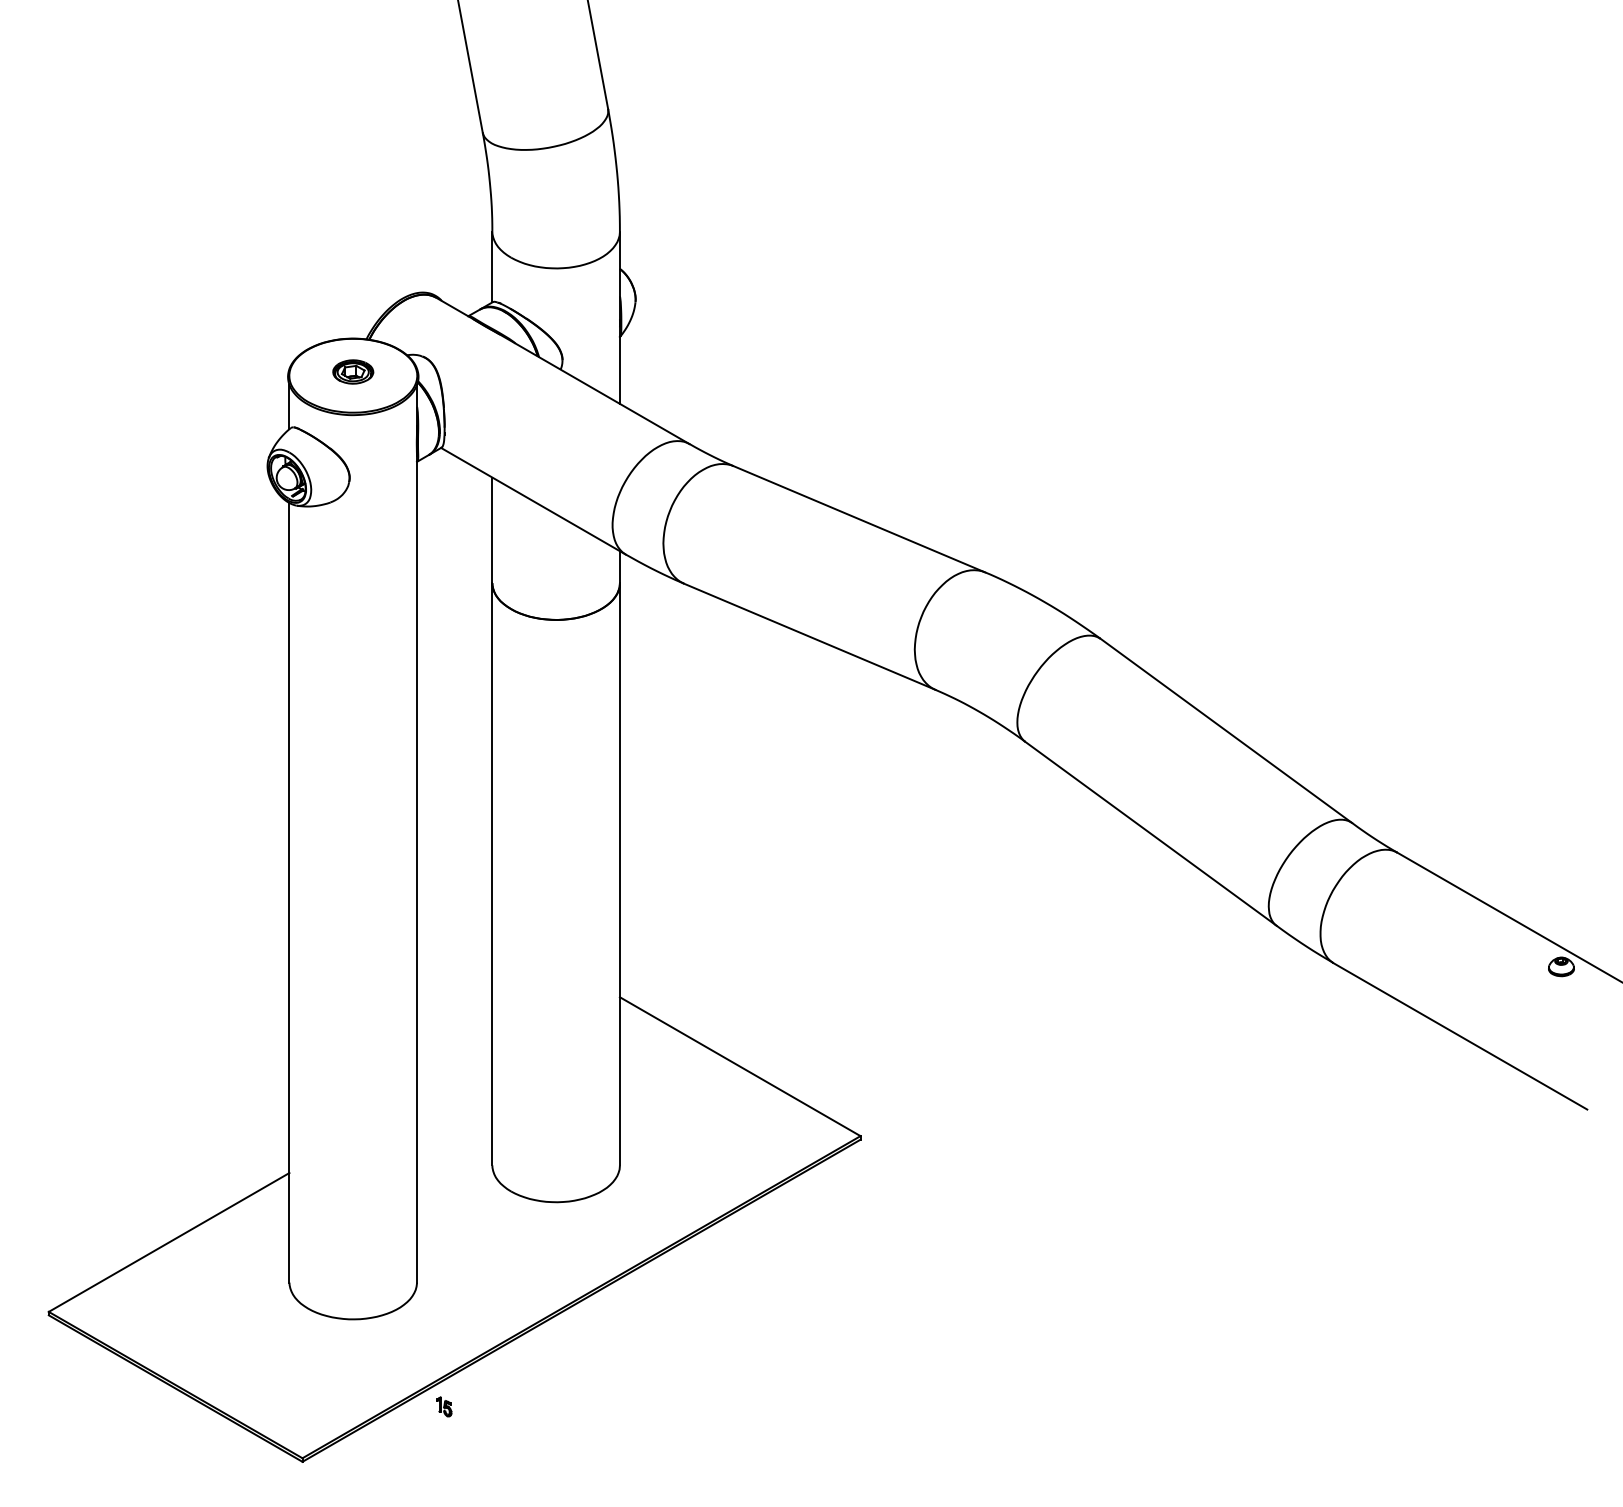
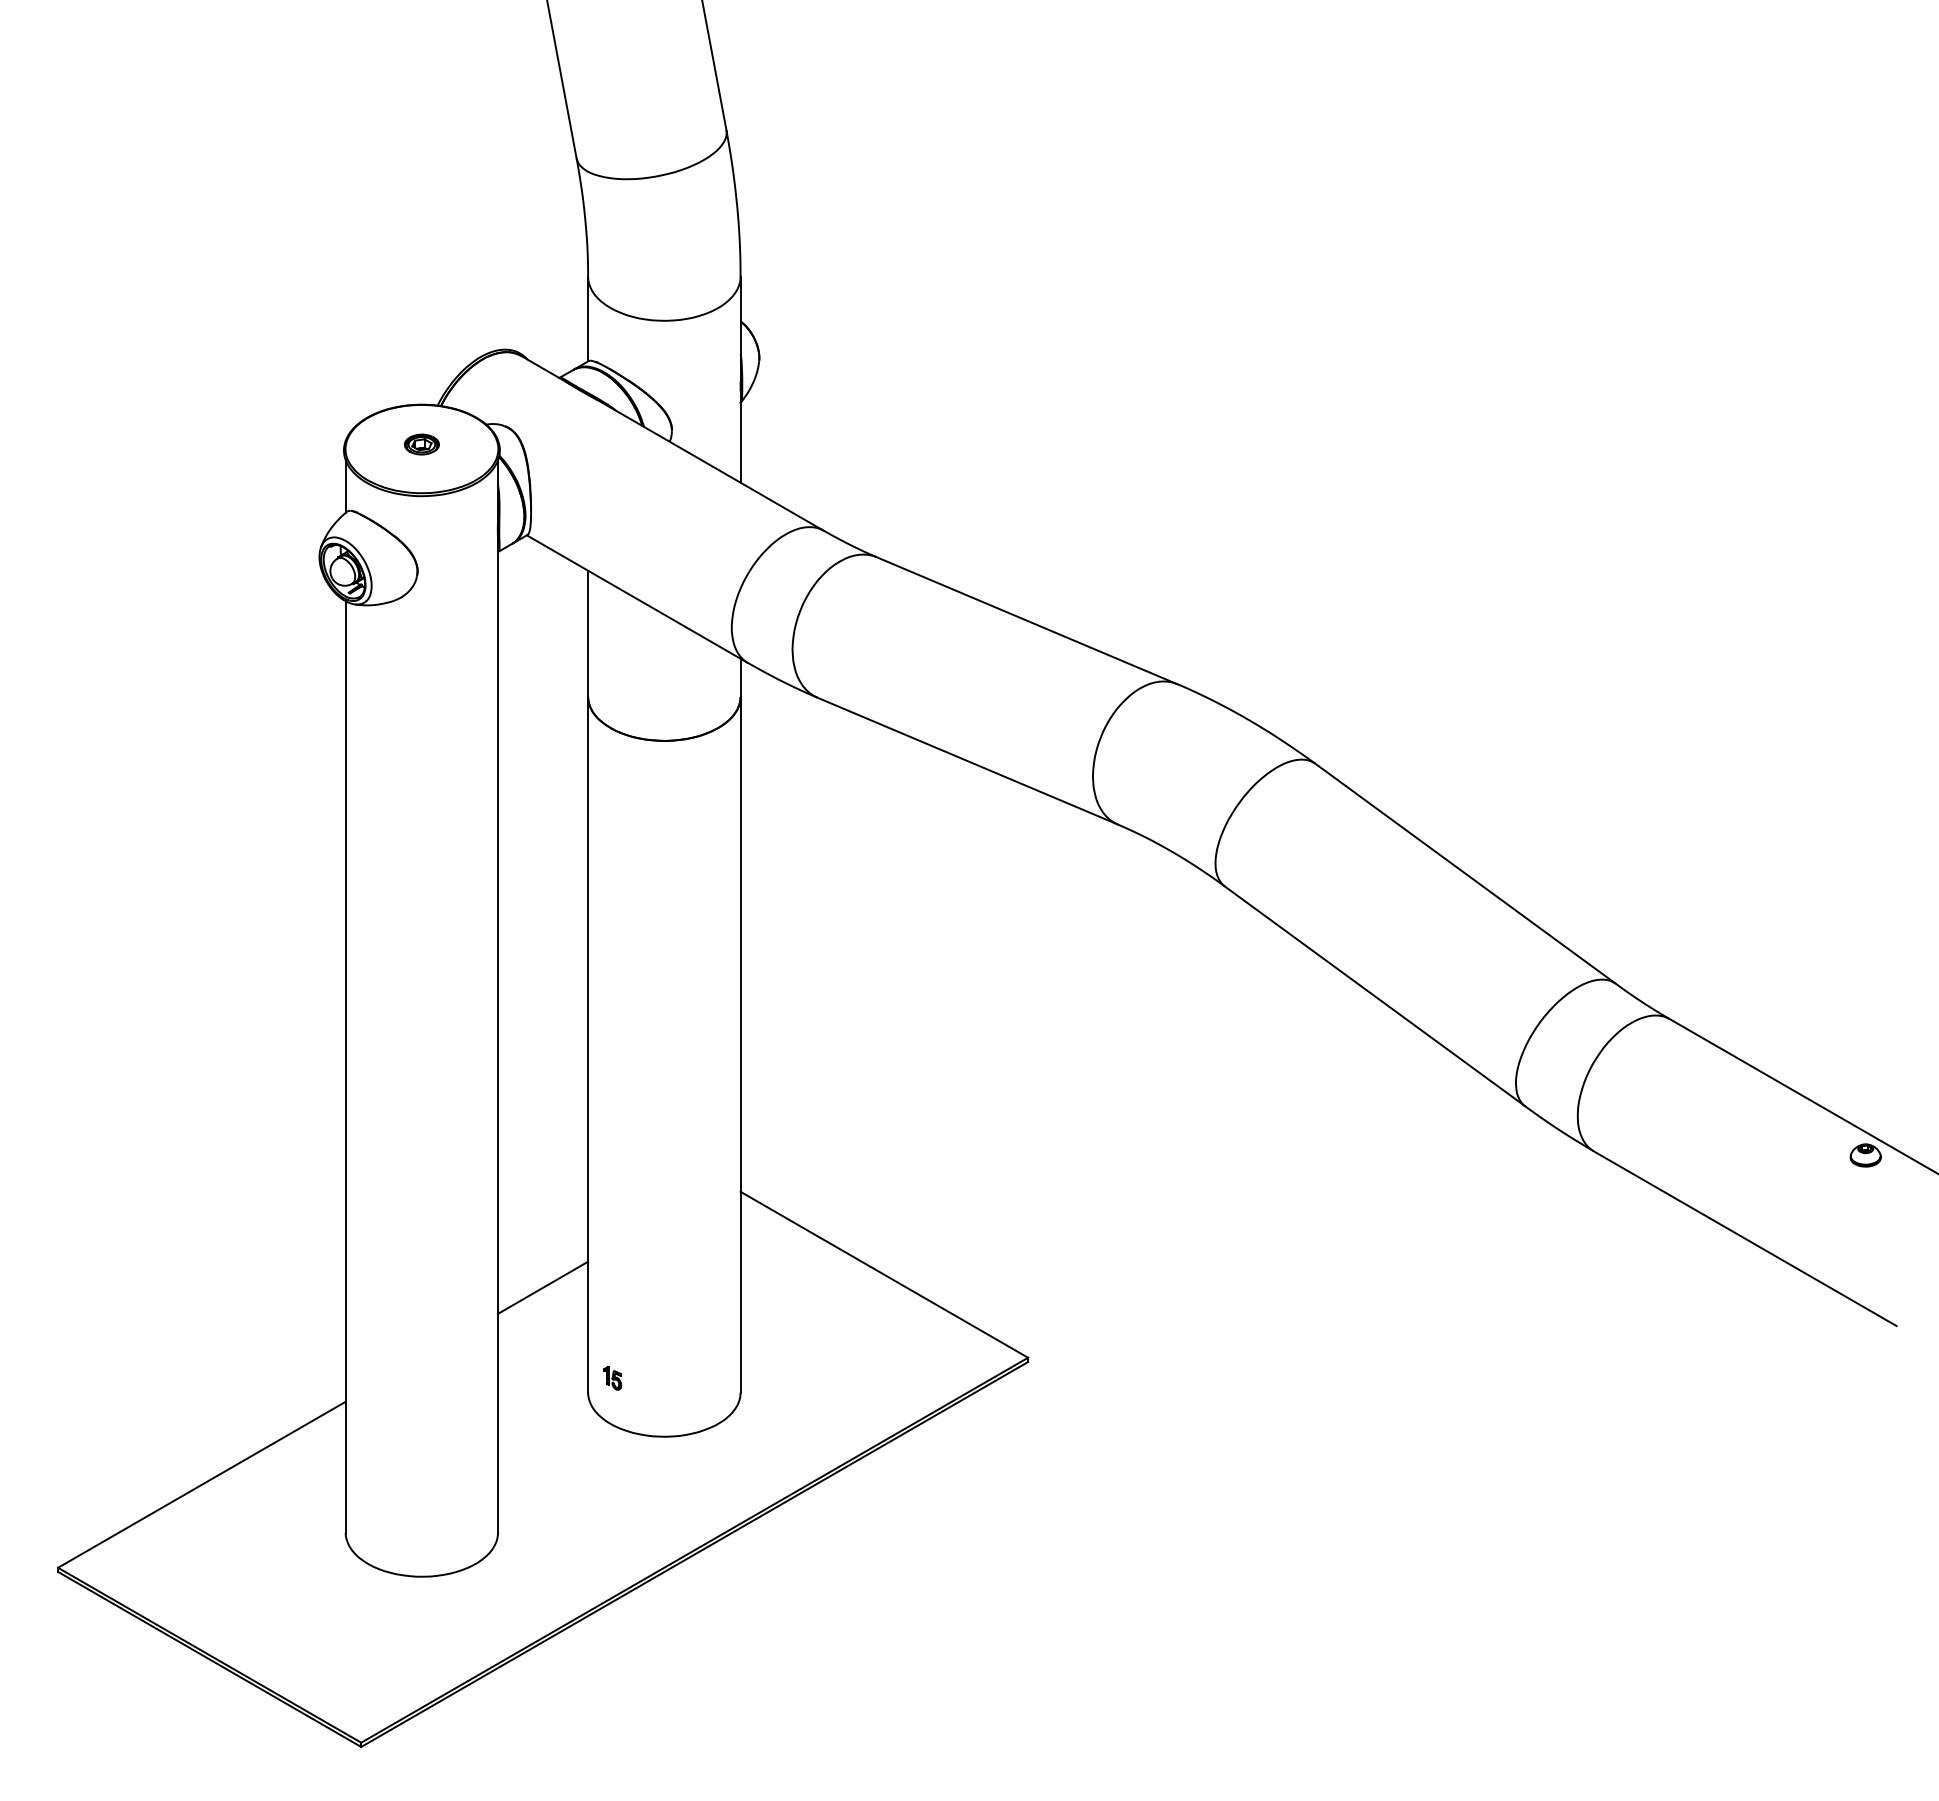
part: (352, 371) -> (421, 444), size x0.71
line: (455, 1077) -> (543, 1287), added
part: (444, 1407) -> (612, 1378), moved

